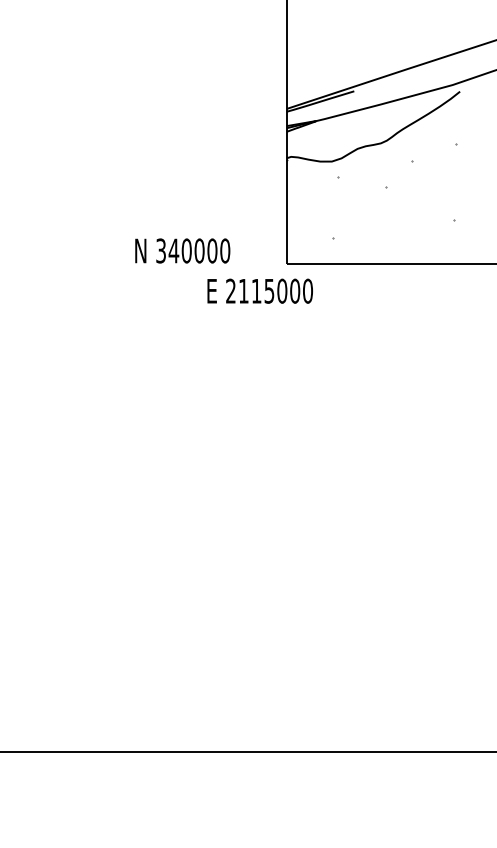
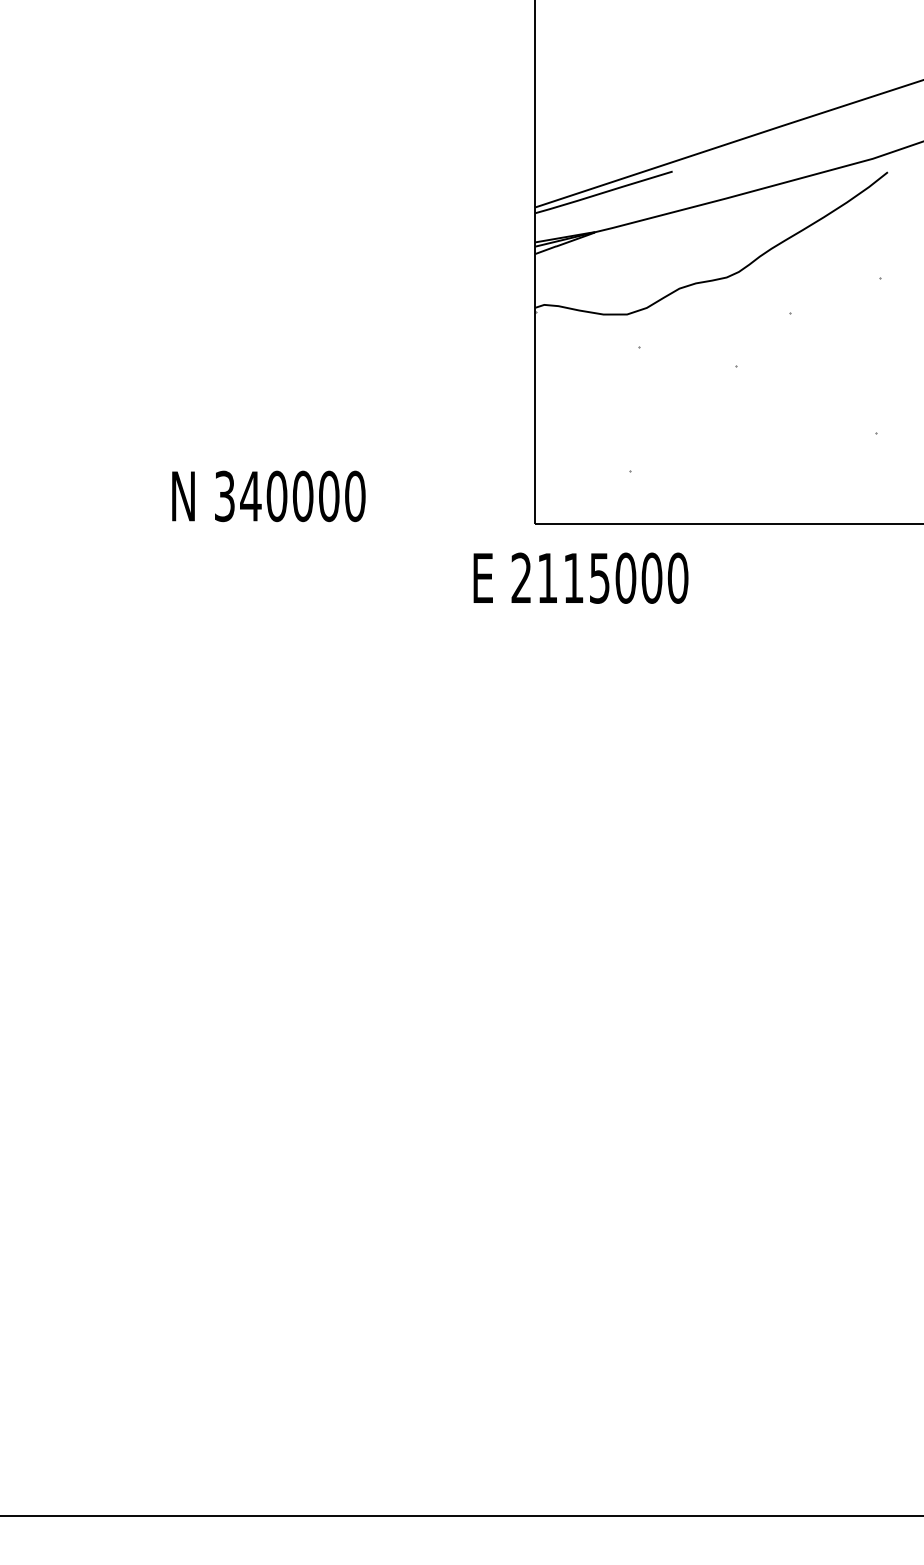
text: (182, 250) -> (268, 495), moved
text: (259, 290) -> (579, 576), moved

